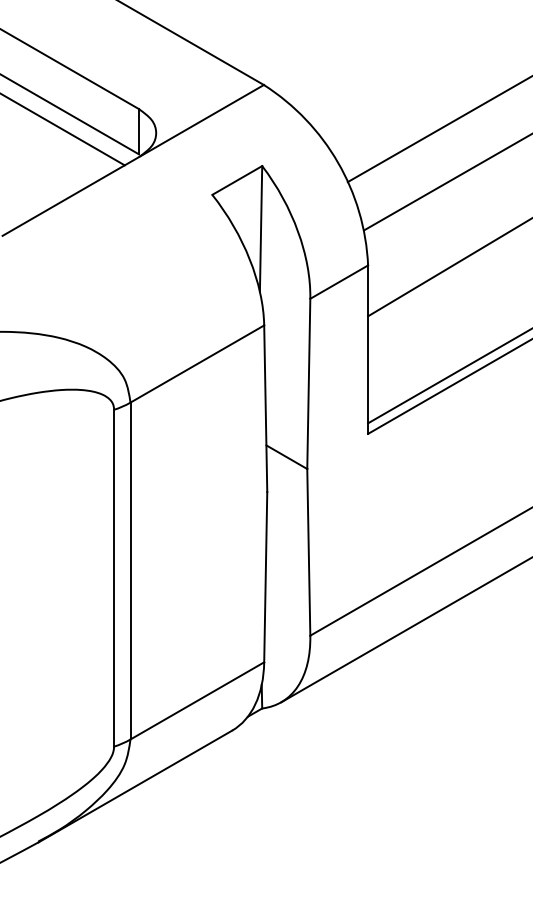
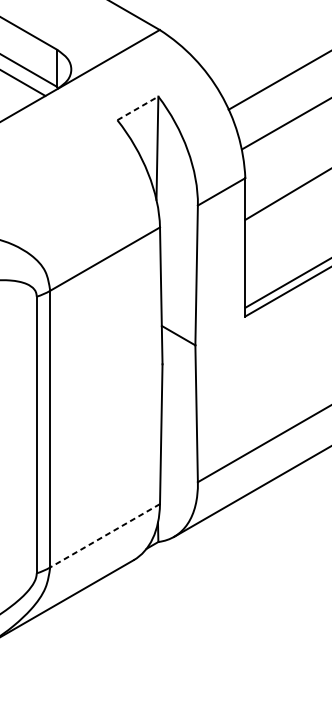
line: (237, 180) -> (138, 108), solid -> dashed
line: (196, 701) -> (104, 536), solid -> dashed

